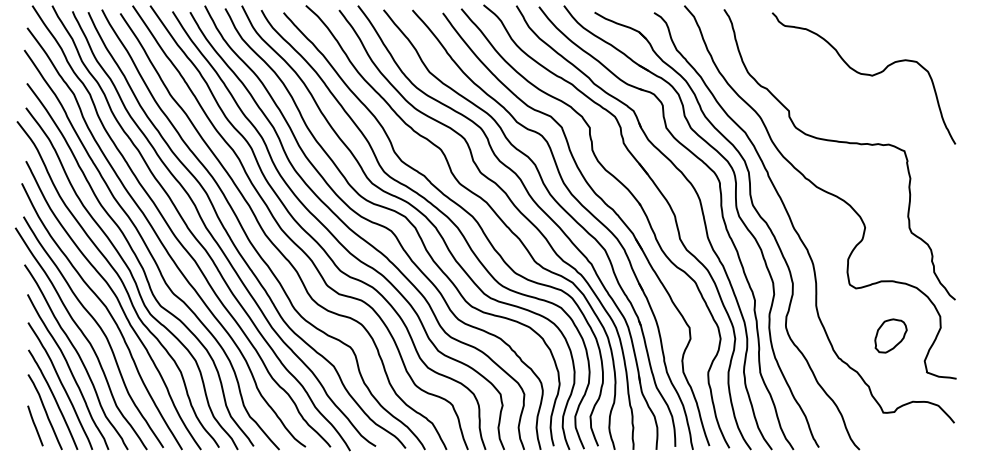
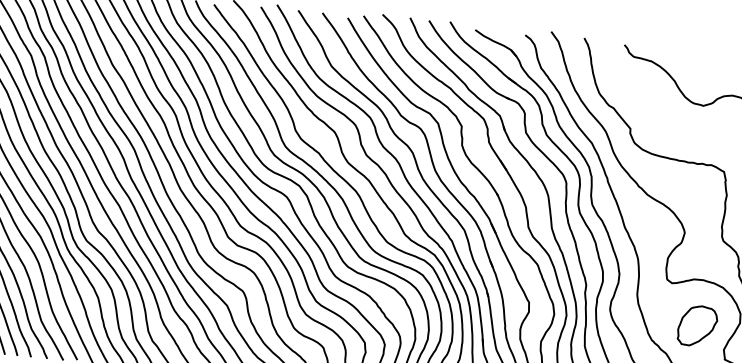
part: (890, 335) -> (697, 325), size x1.43

